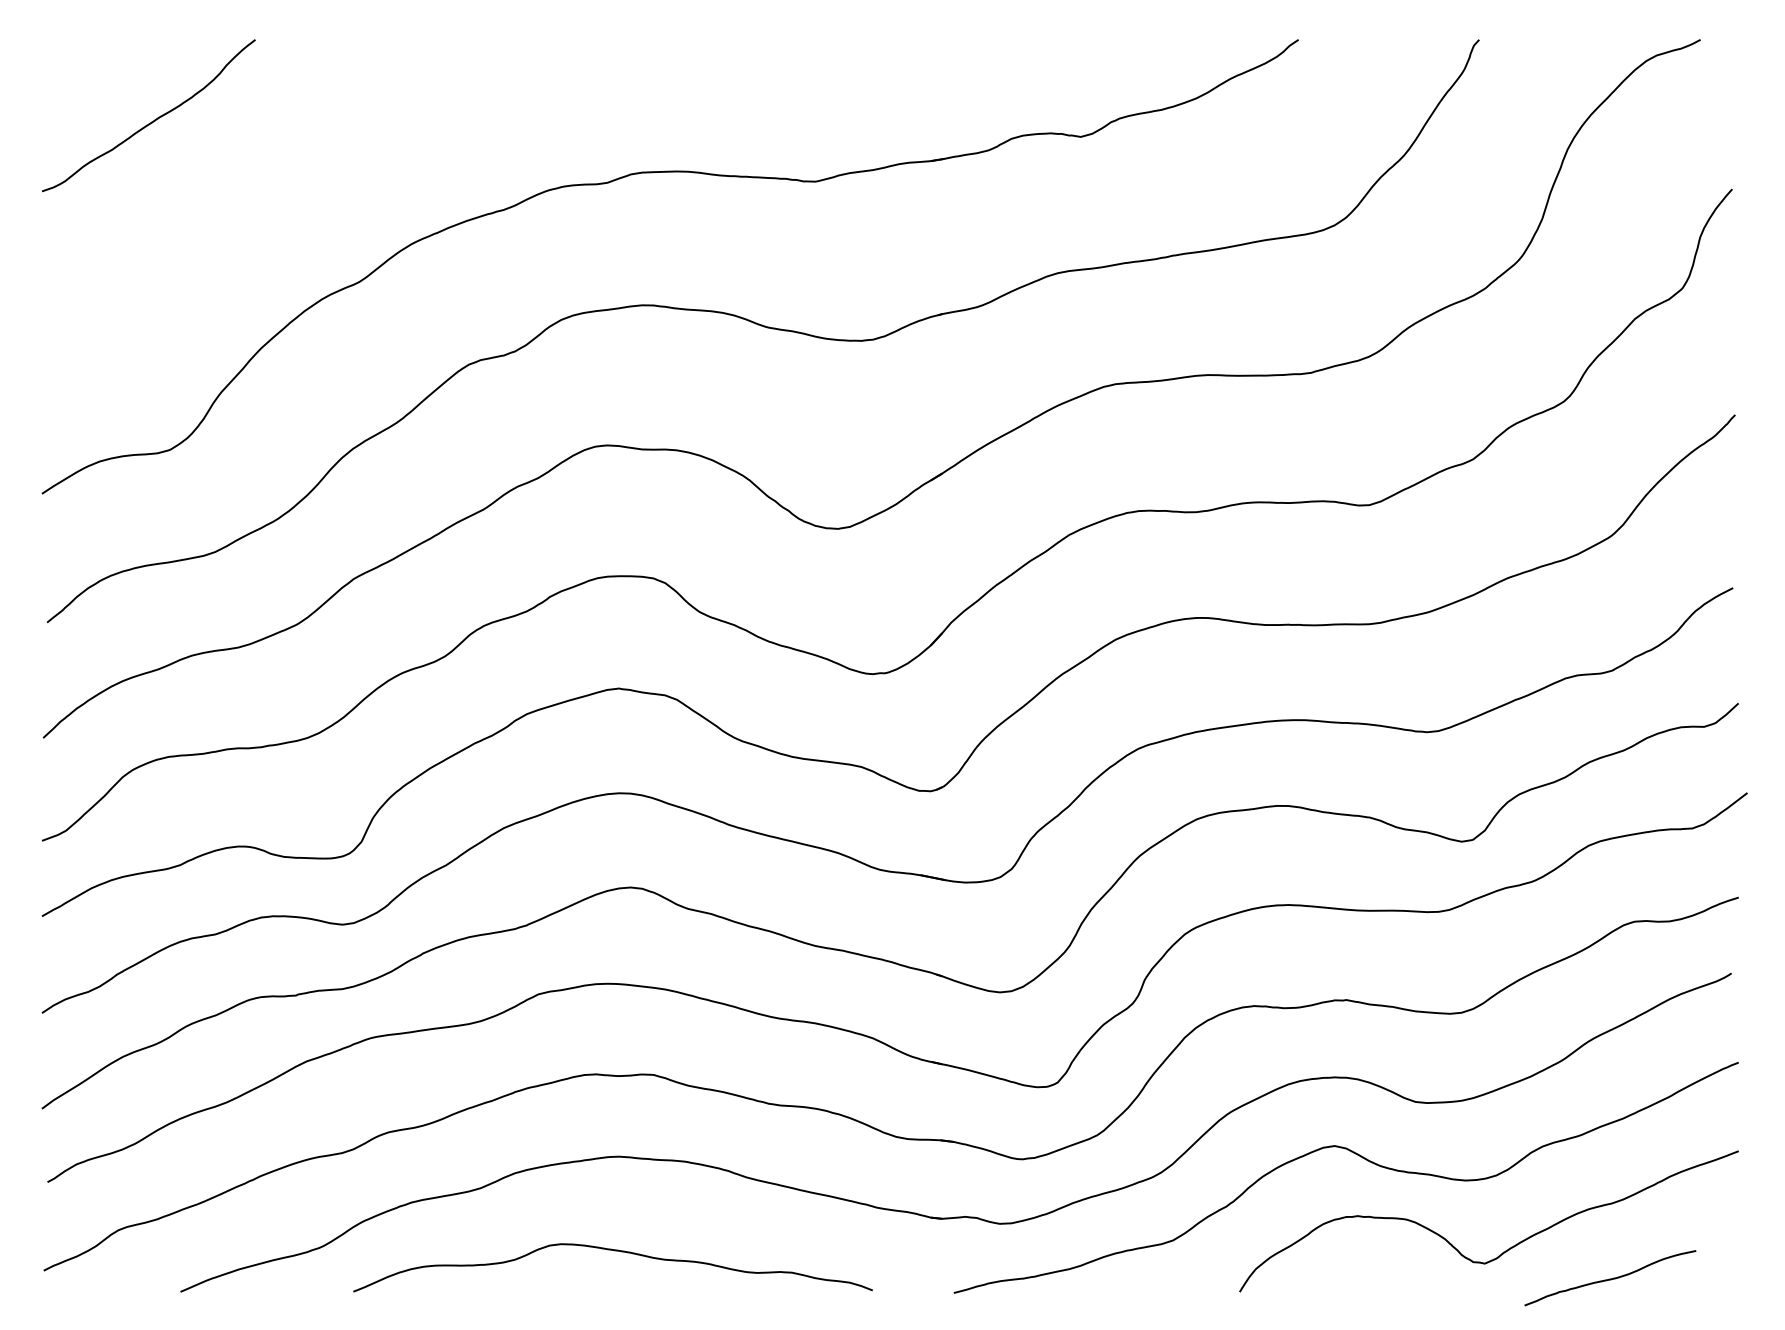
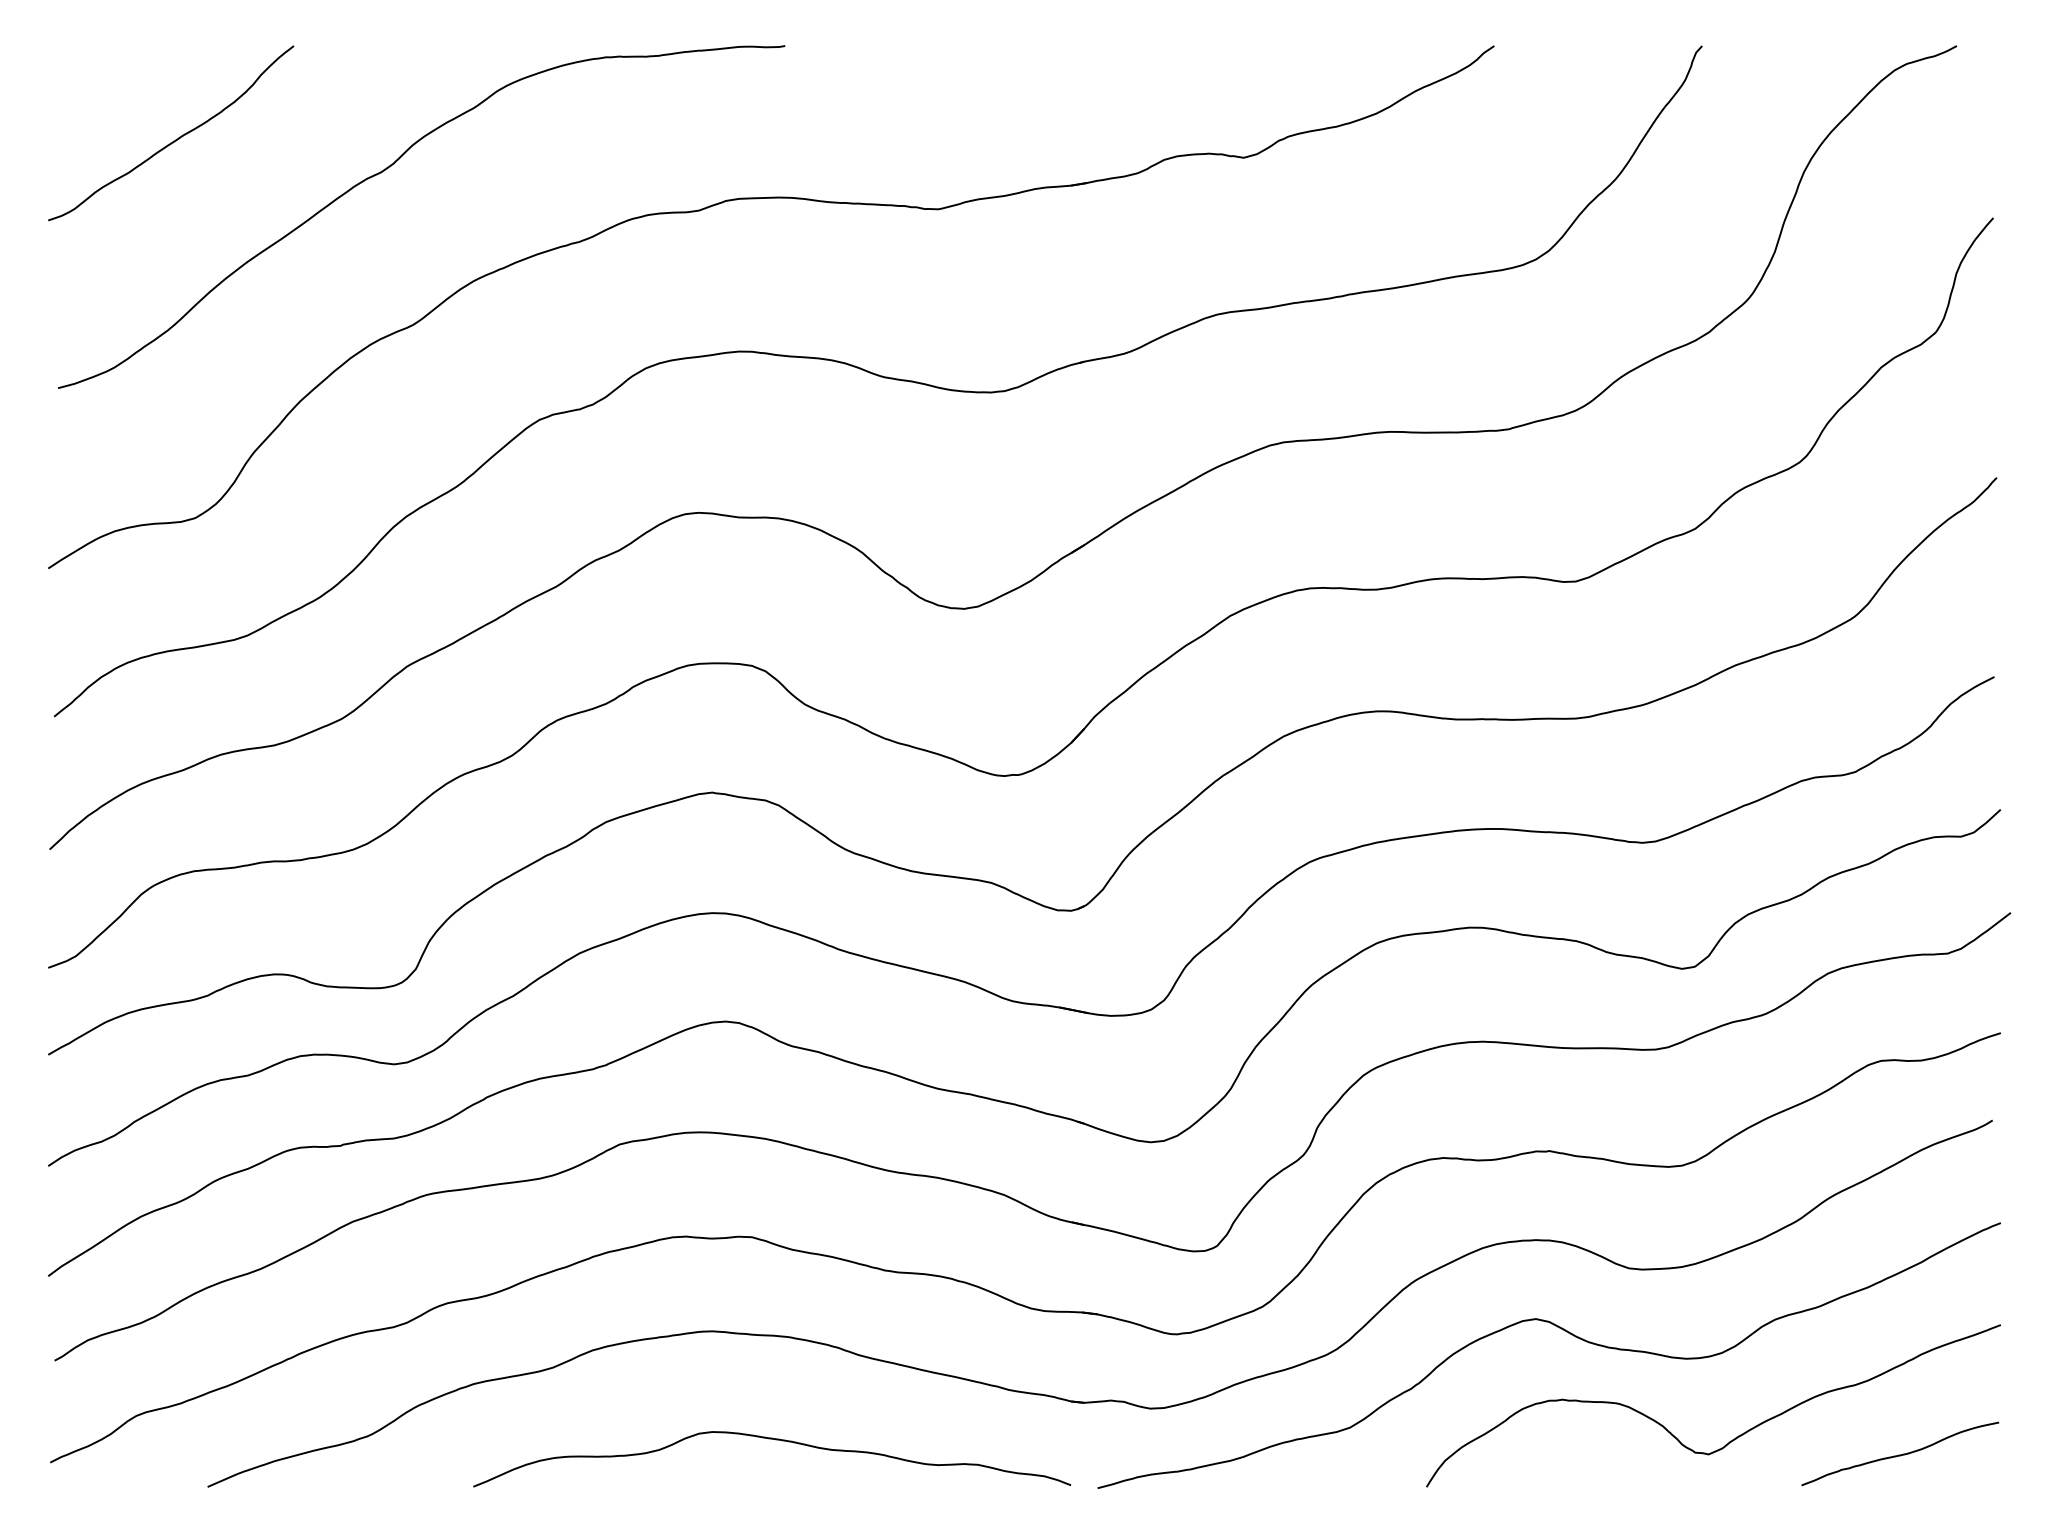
curve: (336, 147) -> (387, 169), added
curve: (614, 1251) -> (773, 1440), moved
curve: (1610, 1278) -> (1900, 1454), moved

